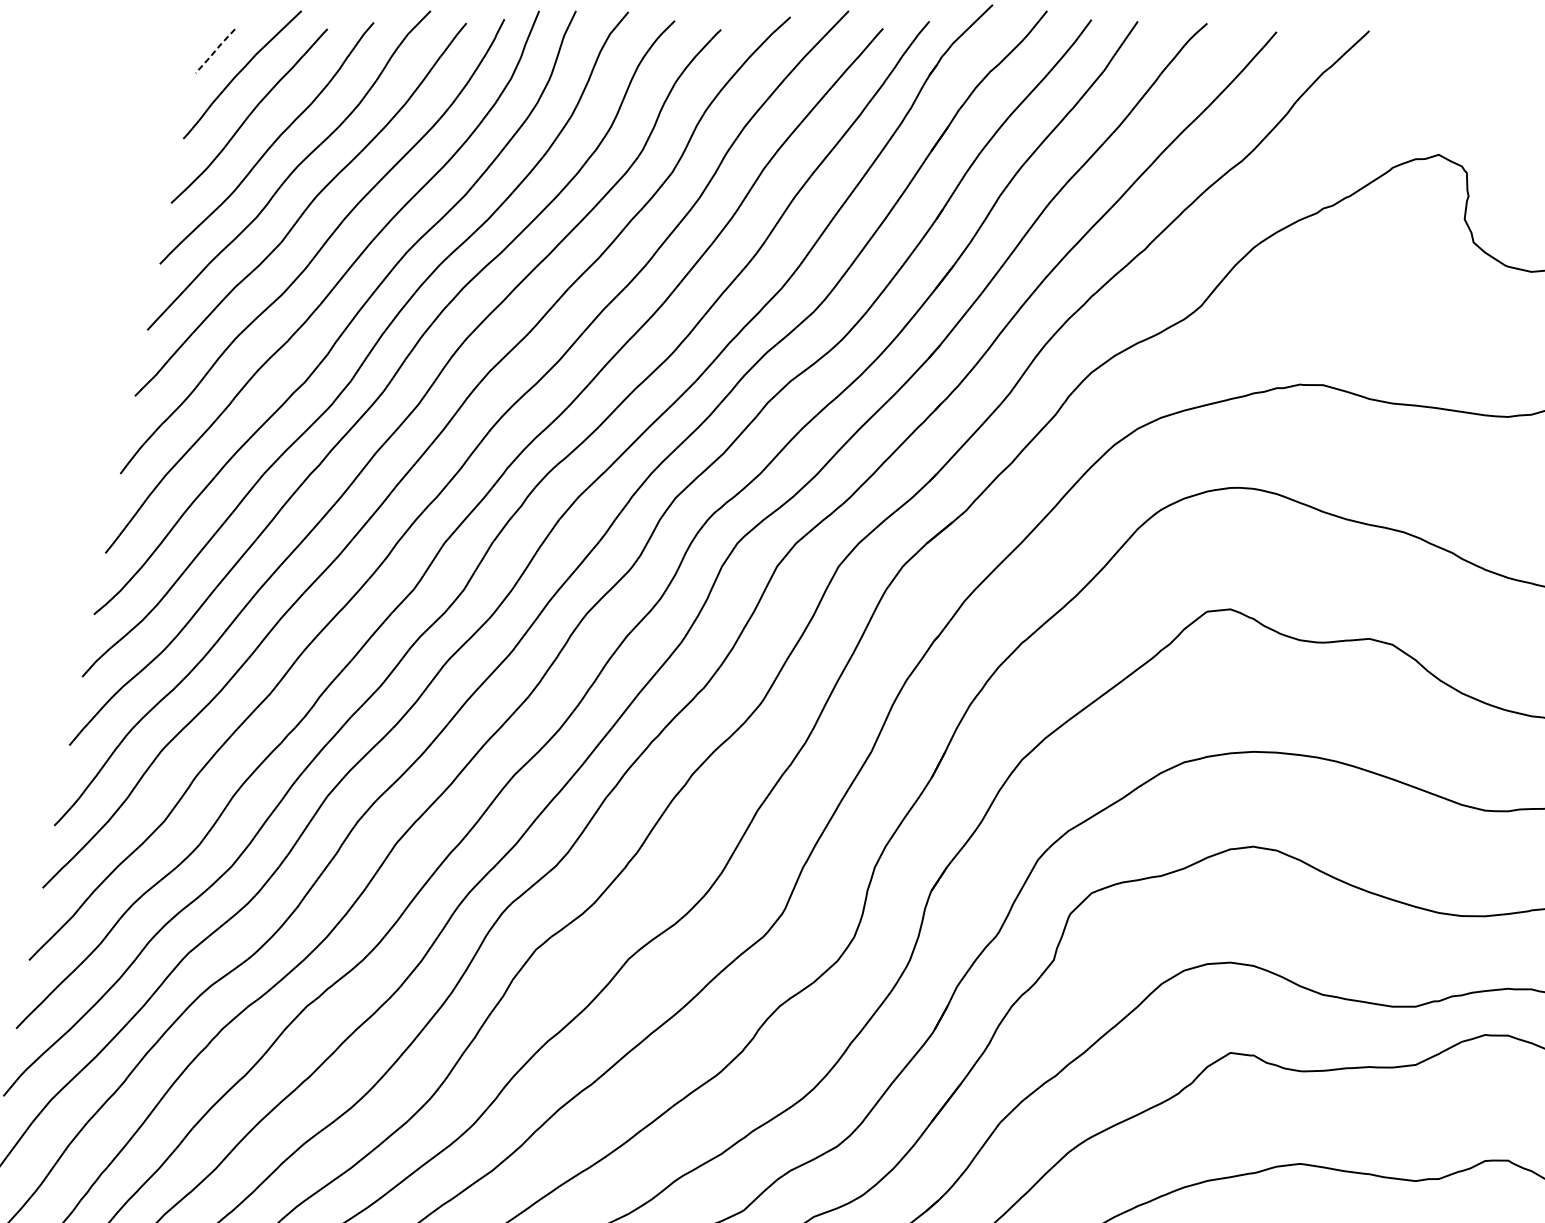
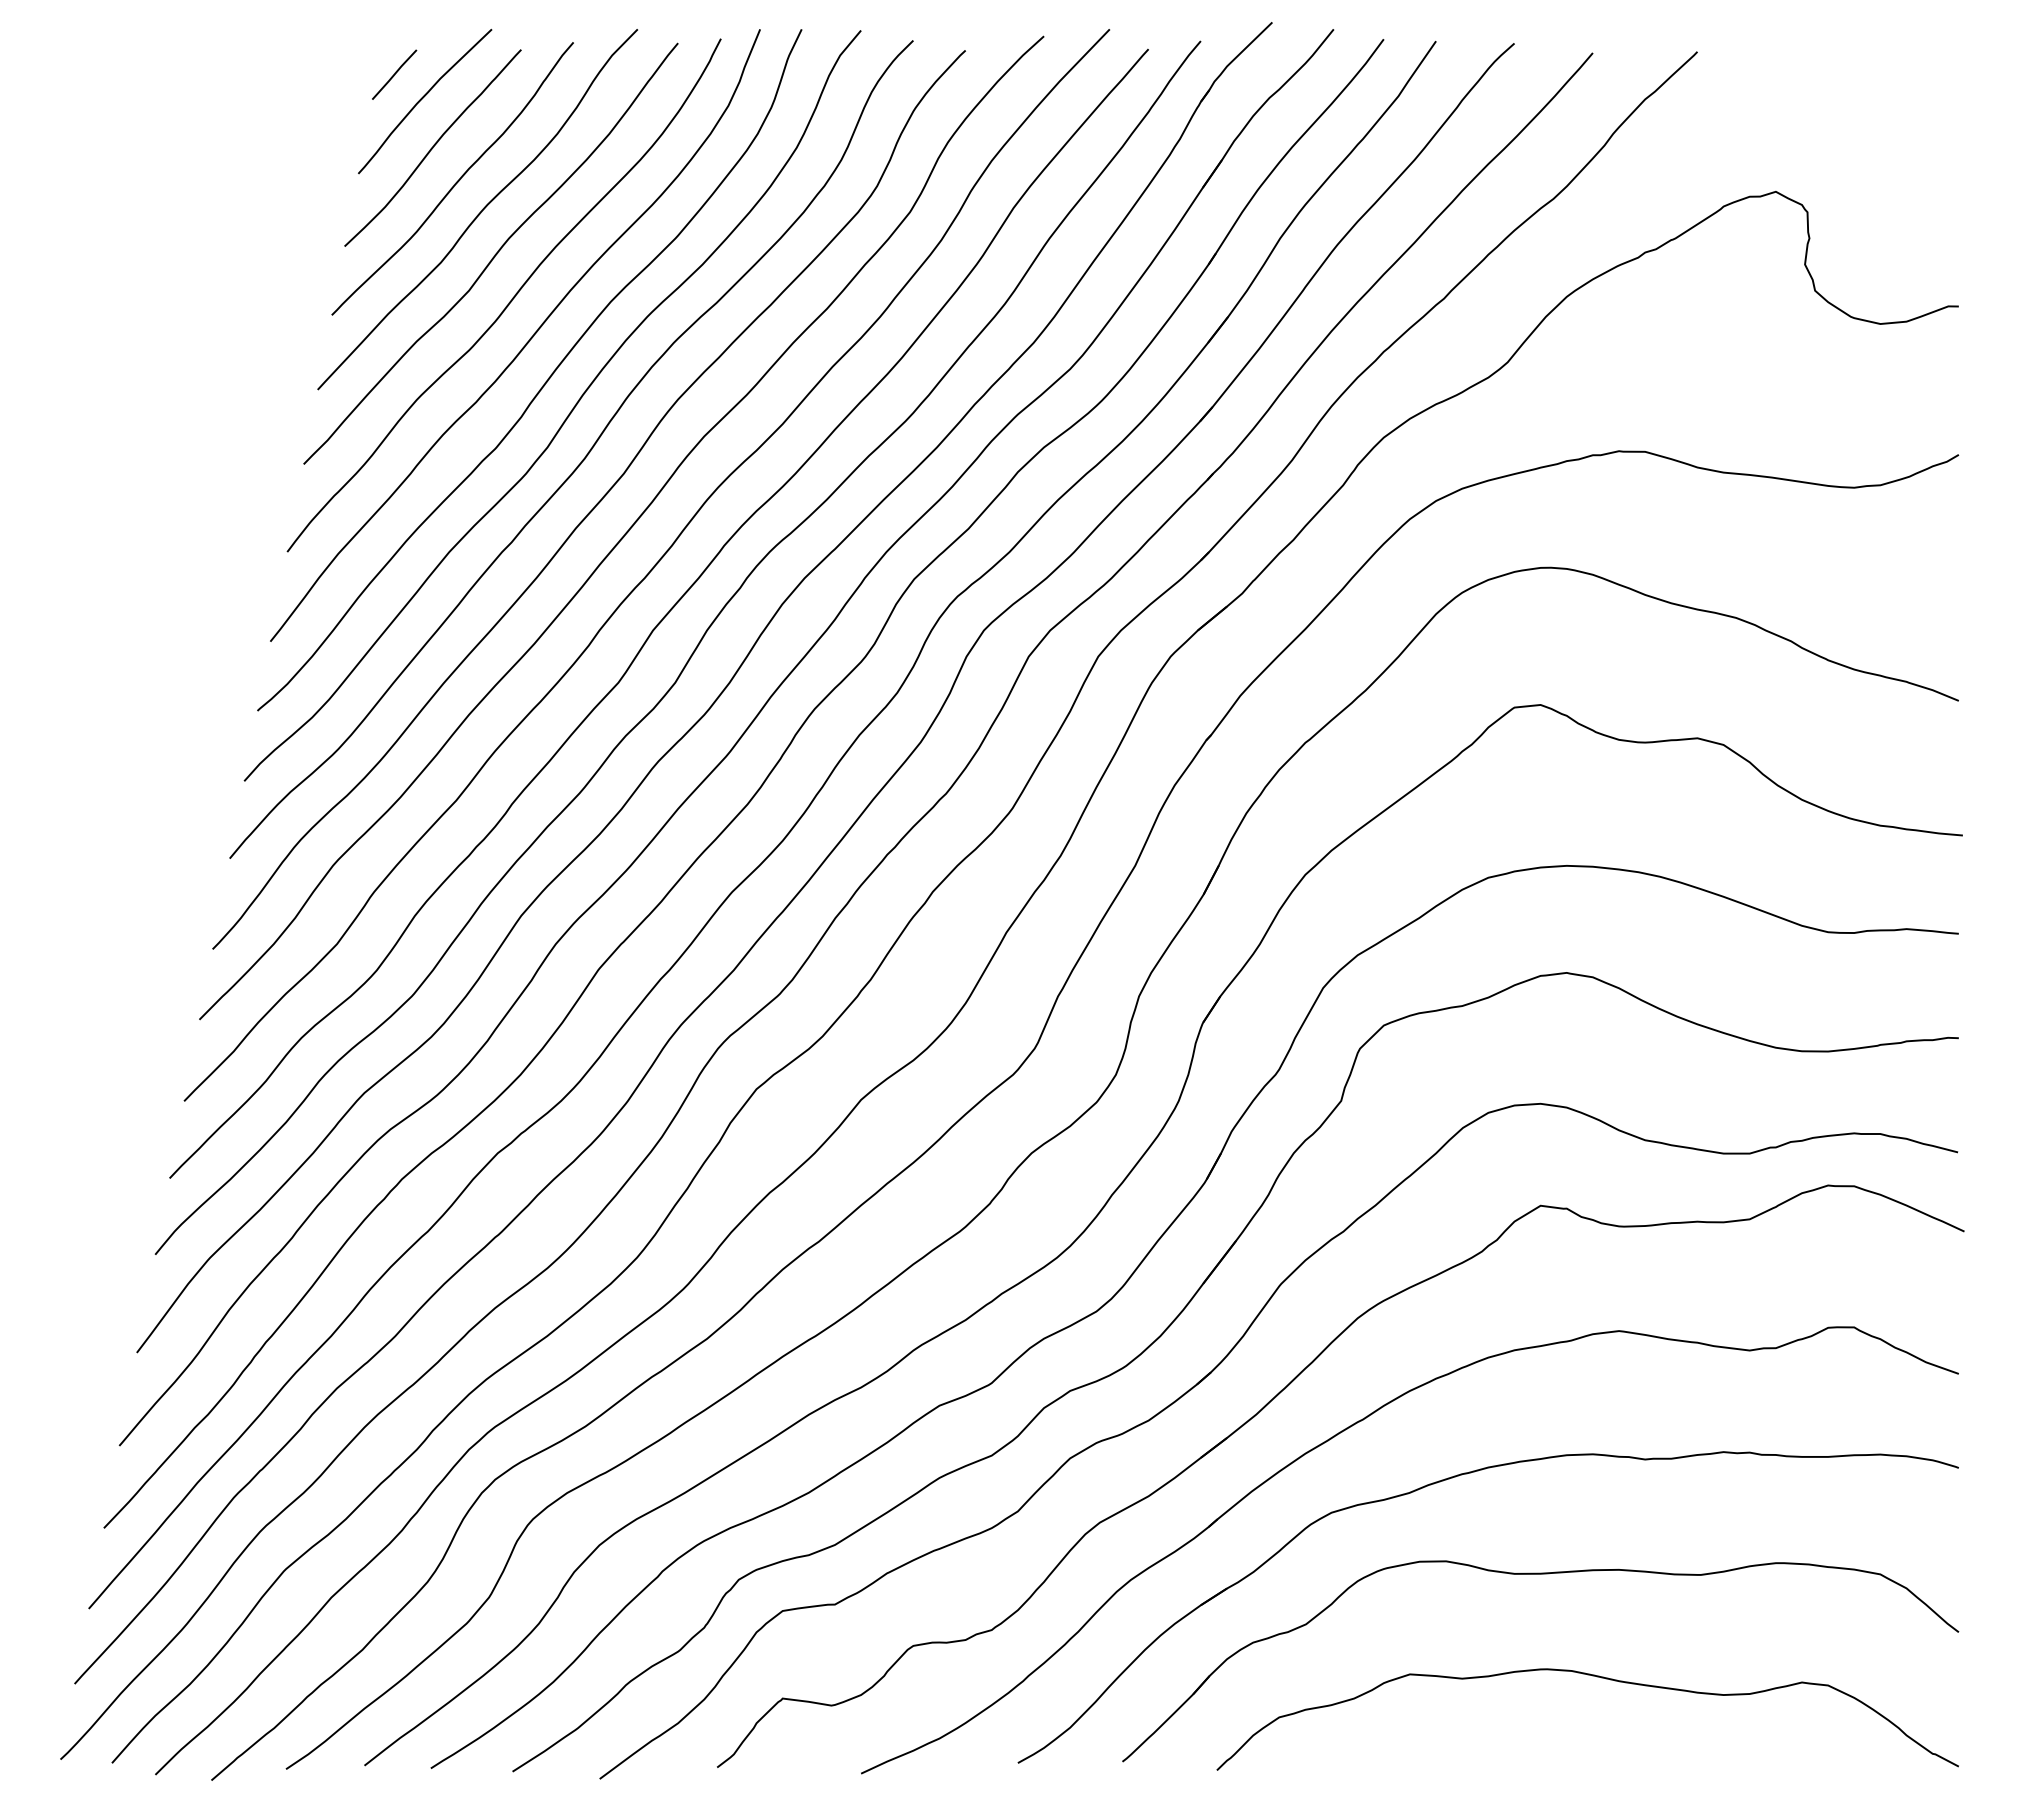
line: (215, 51) -> (394, 75), dashed -> solid

